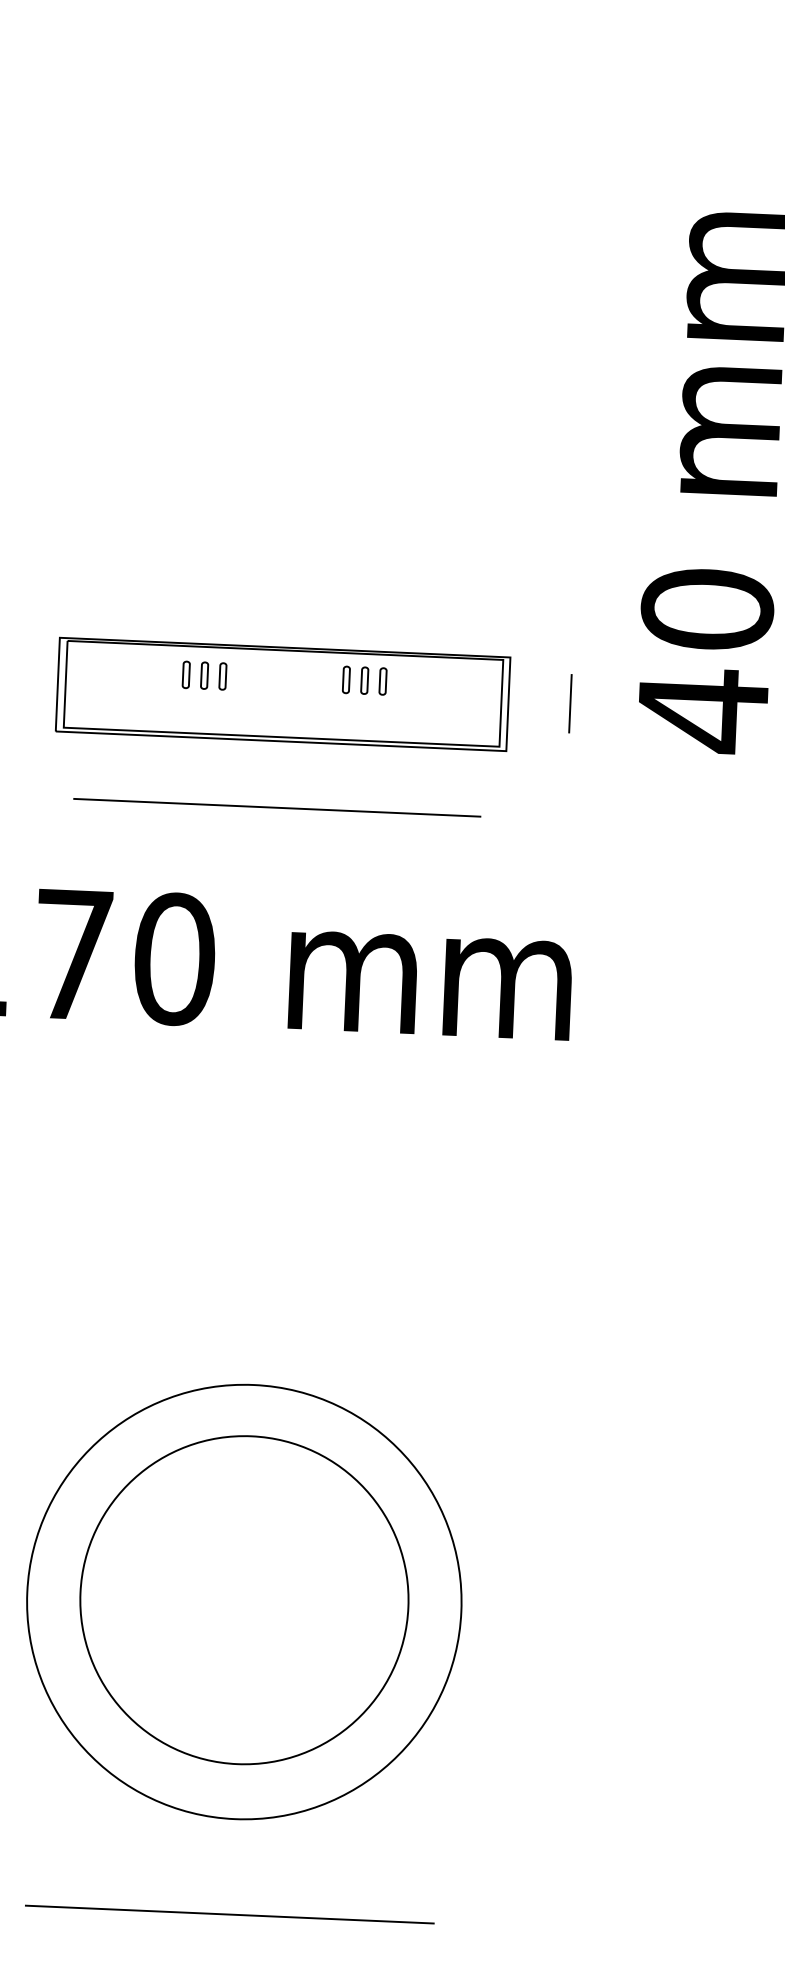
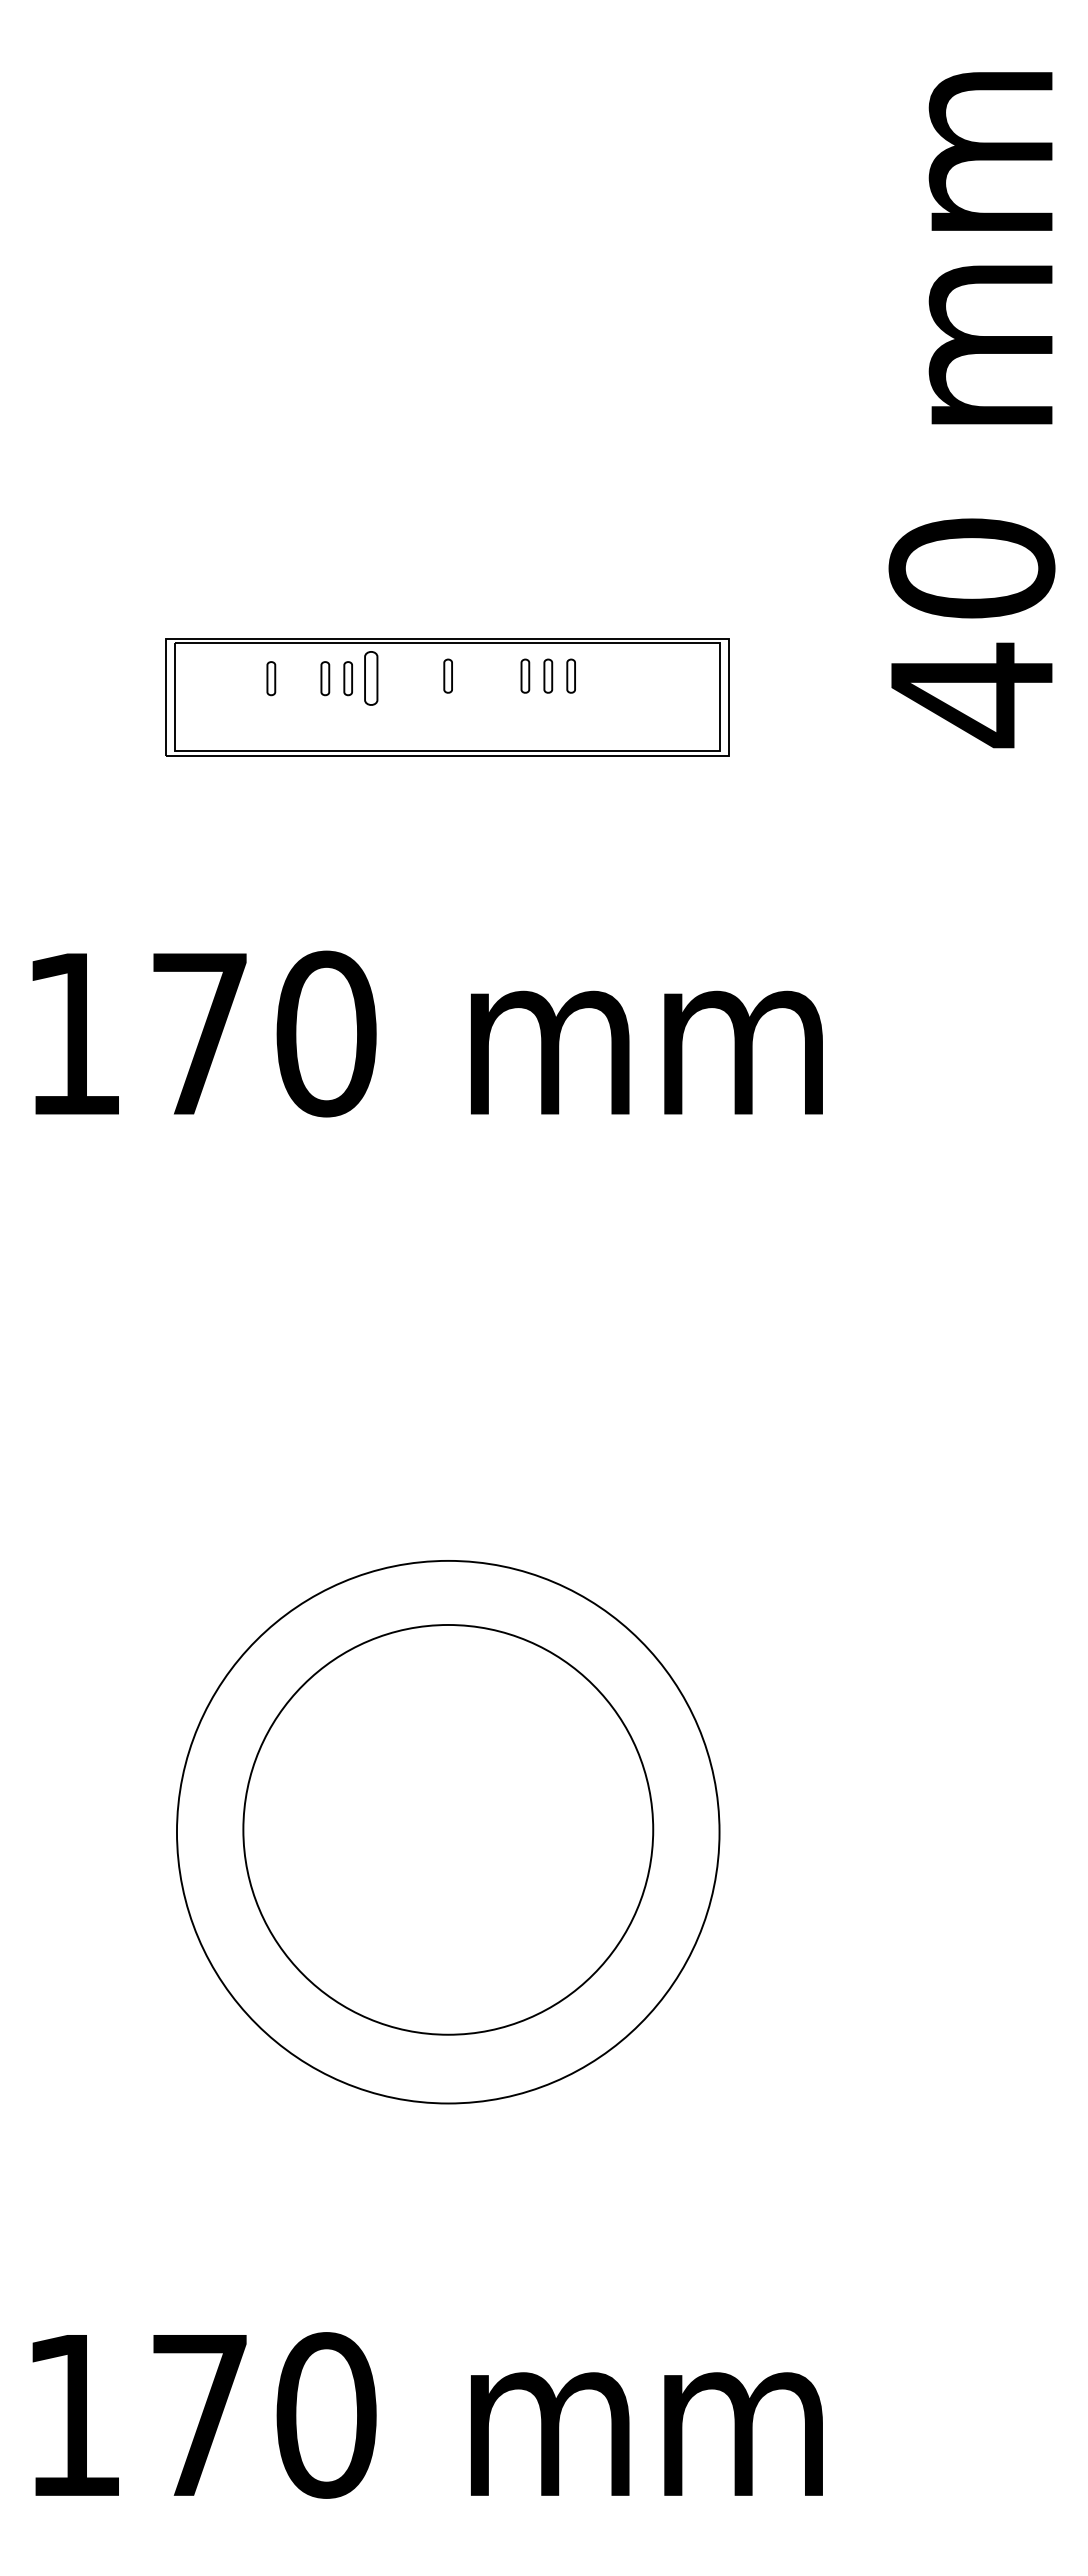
part: (143, 672) -> (271, 678), added
part: (222, 676) -> (370, 678), size x1.6
part: (284, 676) -> (447, 675), added
line: (570, 703) -> (806, 693), removed
line: (276, 807) -> (445, 839), removed
line: (230, 1914) -> (447, 2222), removed

